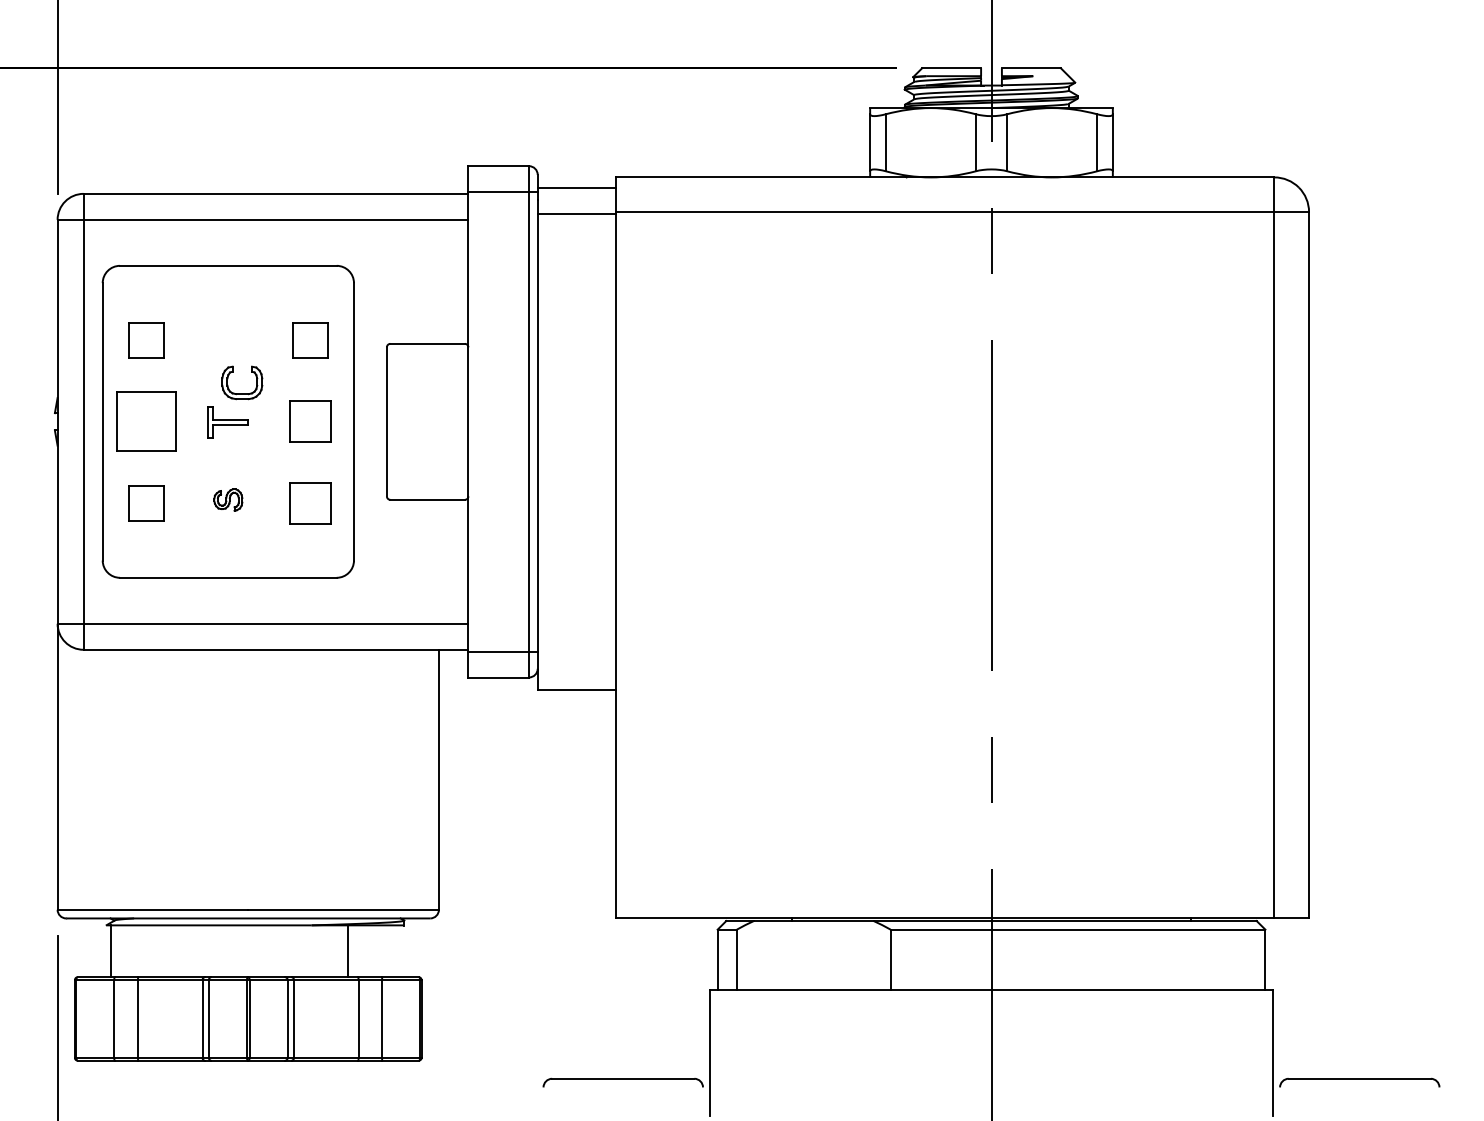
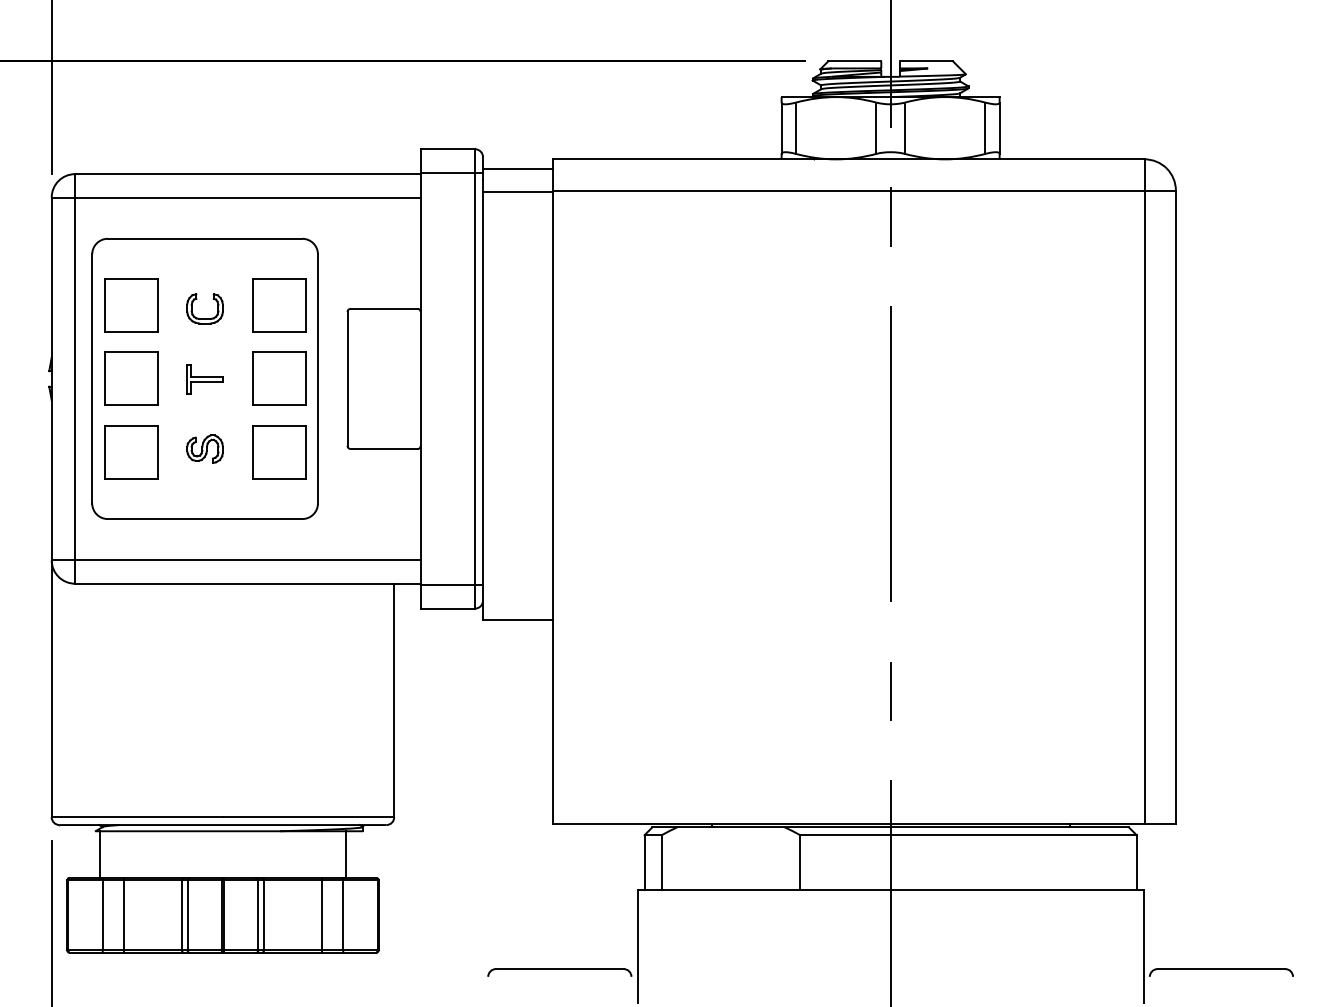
part: (146, 340) -> (131, 305), size x1.67
part: (310, 340) -> (278, 305), size x1.67
part: (242, 393) -> (205, 318), moved
part: (310, 421) -> (278, 378), size x1.43
part: (228, 499) -> (205, 448), size x1.43
part: (146, 503) -> (131, 452), size x1.67
part: (310, 503) -> (278, 452), size x1.43
line: (348, 951) -> (346, 854), moved

